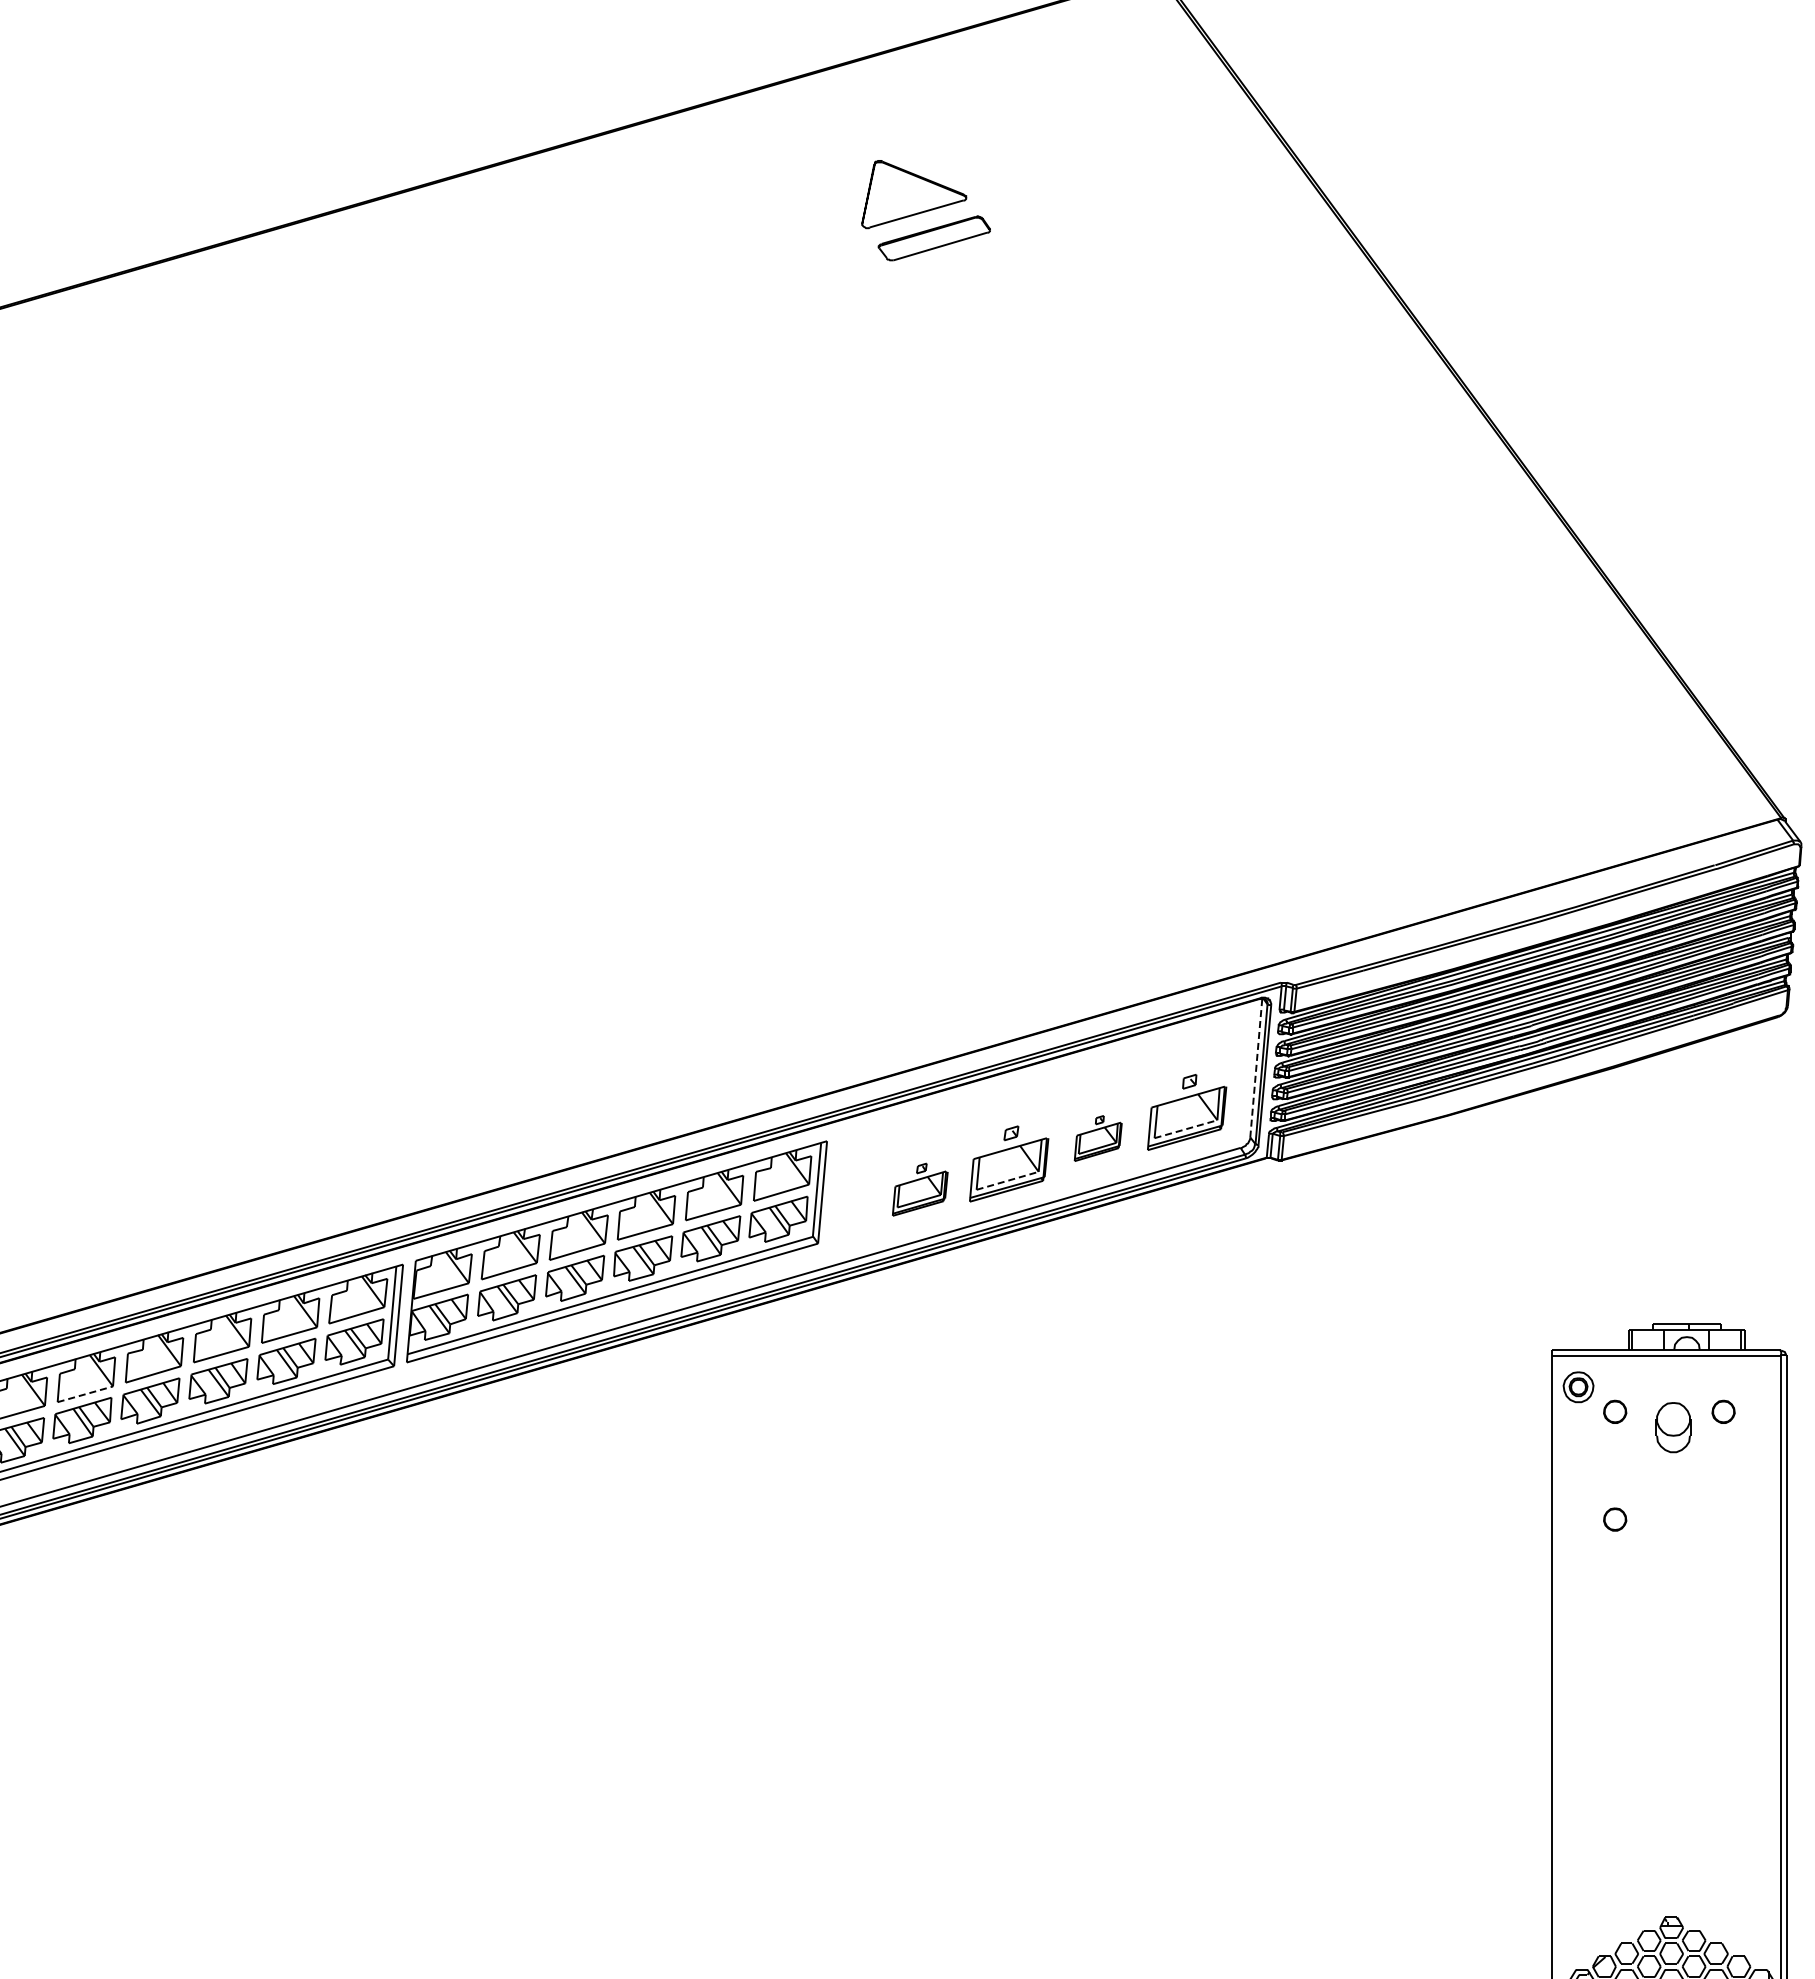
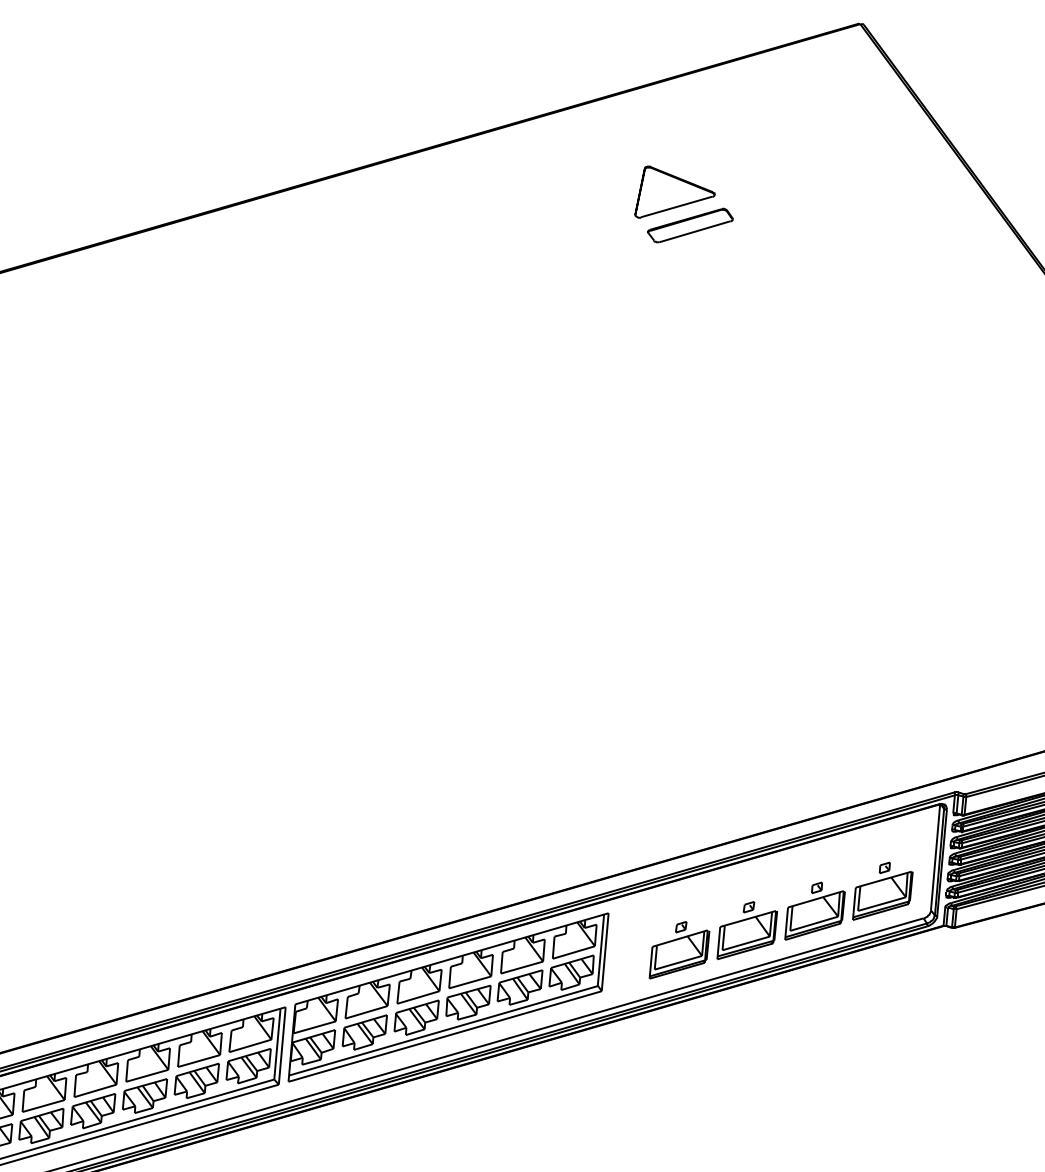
line: (1256, 1068) -> (935, 857), dashed -> solid
line: (1186, 1129) -> (882, 904), dashed -> solid
part: (1098, 1138) -> (815, 911), size x1.67
line: (1008, 1180) -> (746, 943), dashed -> solid
part: (920, 1189) -> (679, 950), size x1.43
line: (85, 1394) -> (43, 1106), dashed -> solid

